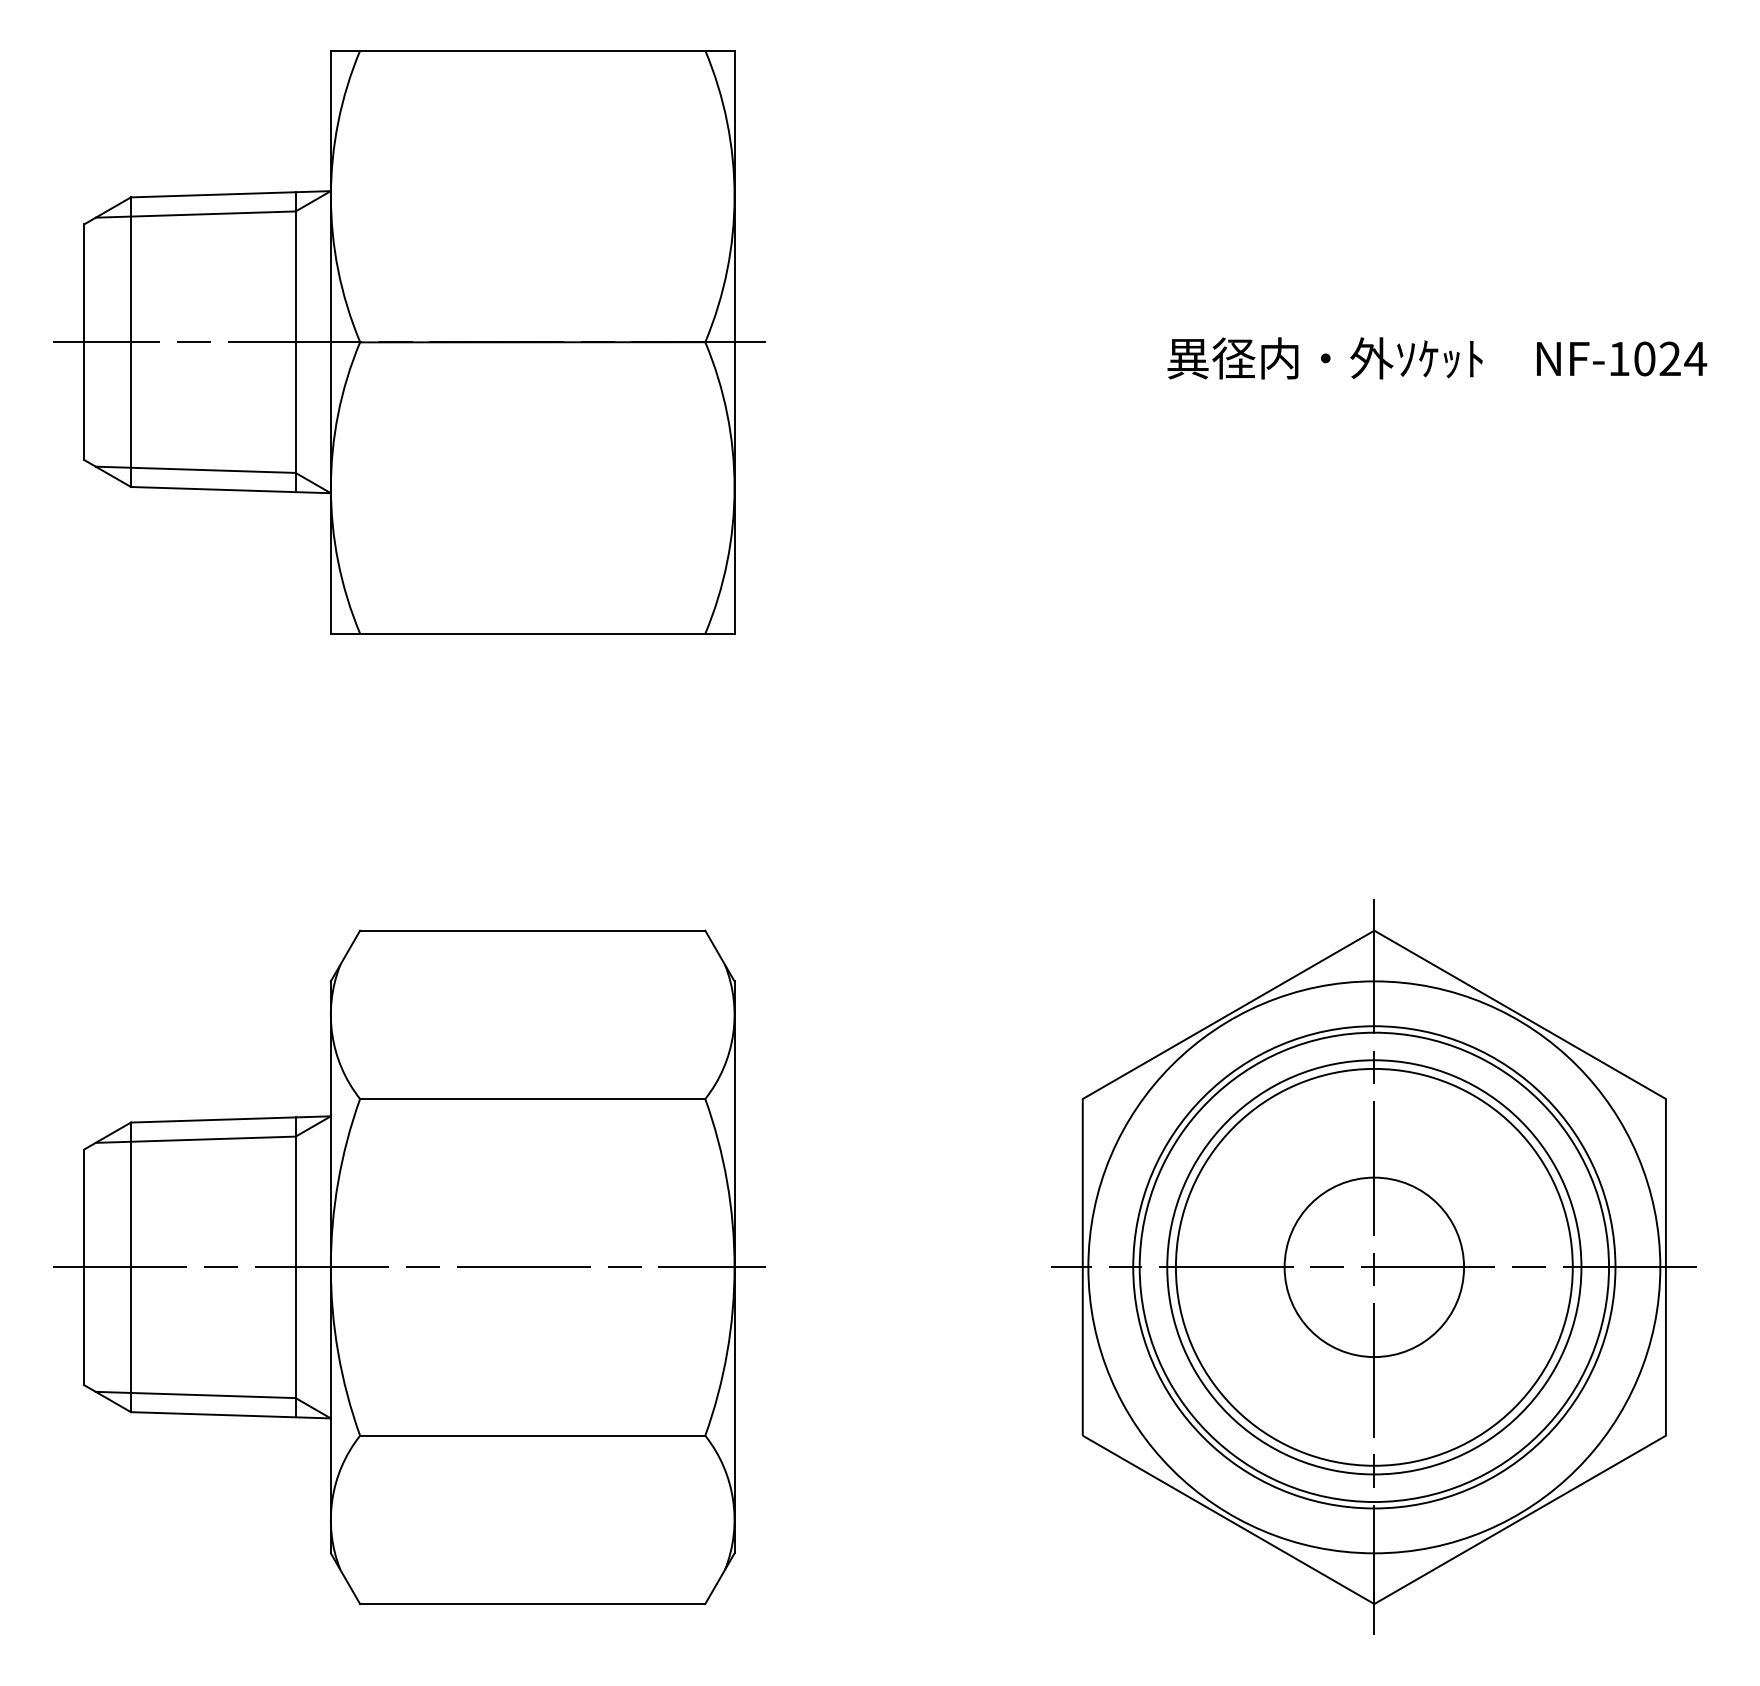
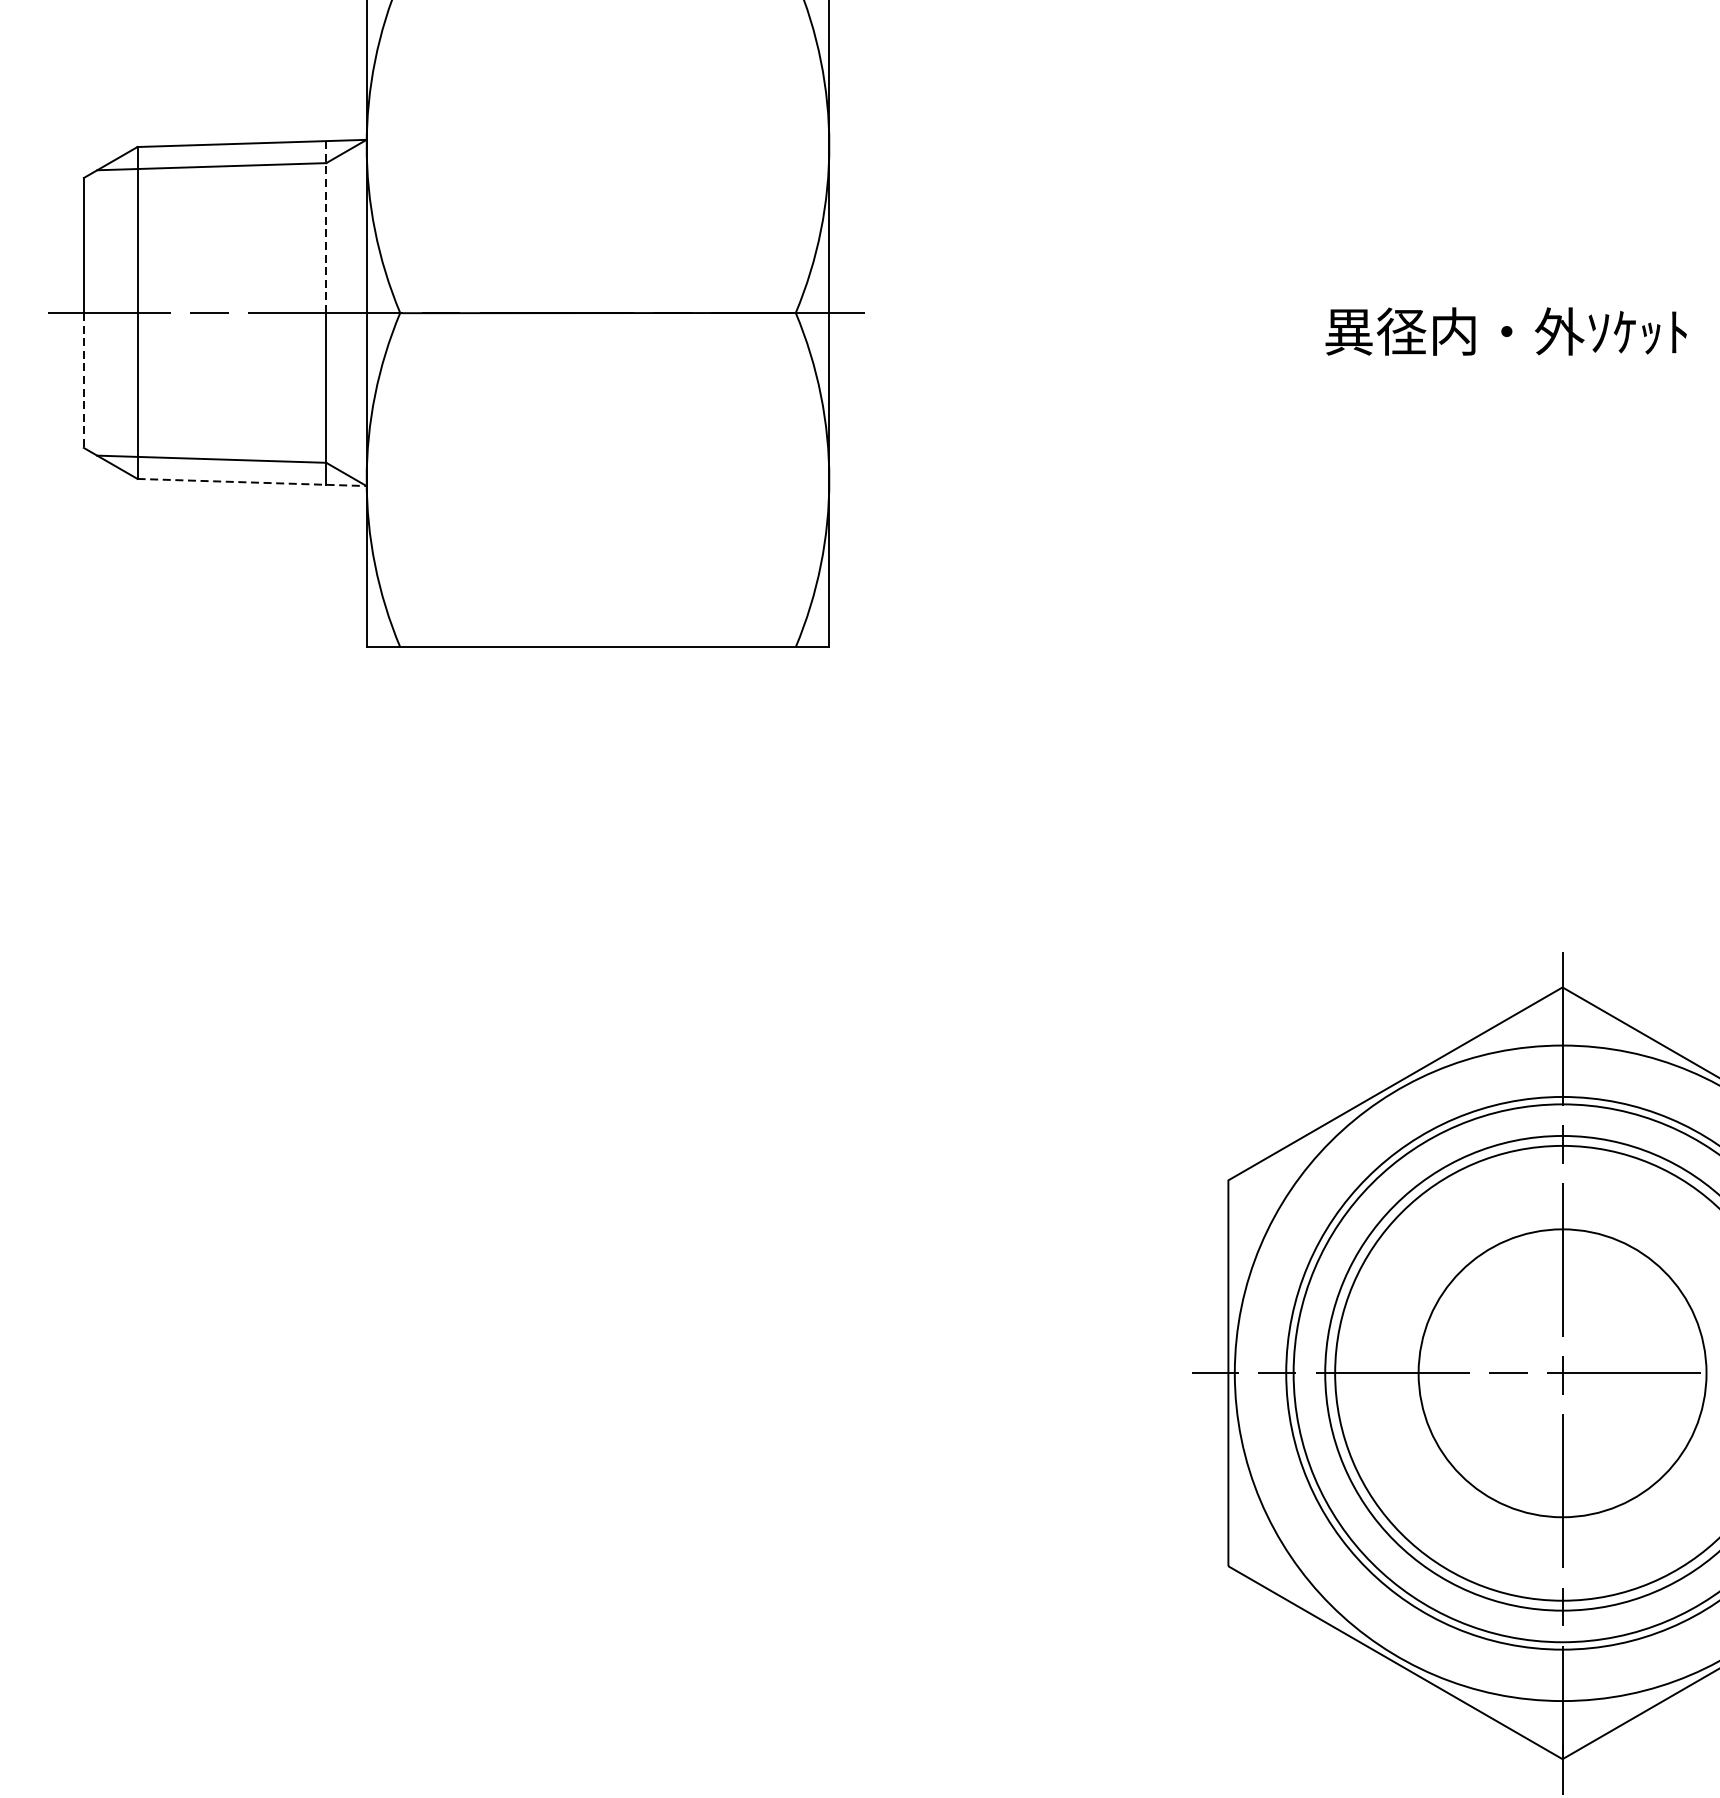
line: (295, 267) -> (326, 227), solid -> dashed
line: (84, 401) -> (84, 380), solid -> dashed
line: (230, 490) -> (251, 482), solid -> dashed
part: (409, 1267) -> (456, 1373), removed
circle: (1374, 1267) -> (1562, 1373), size x1.4

